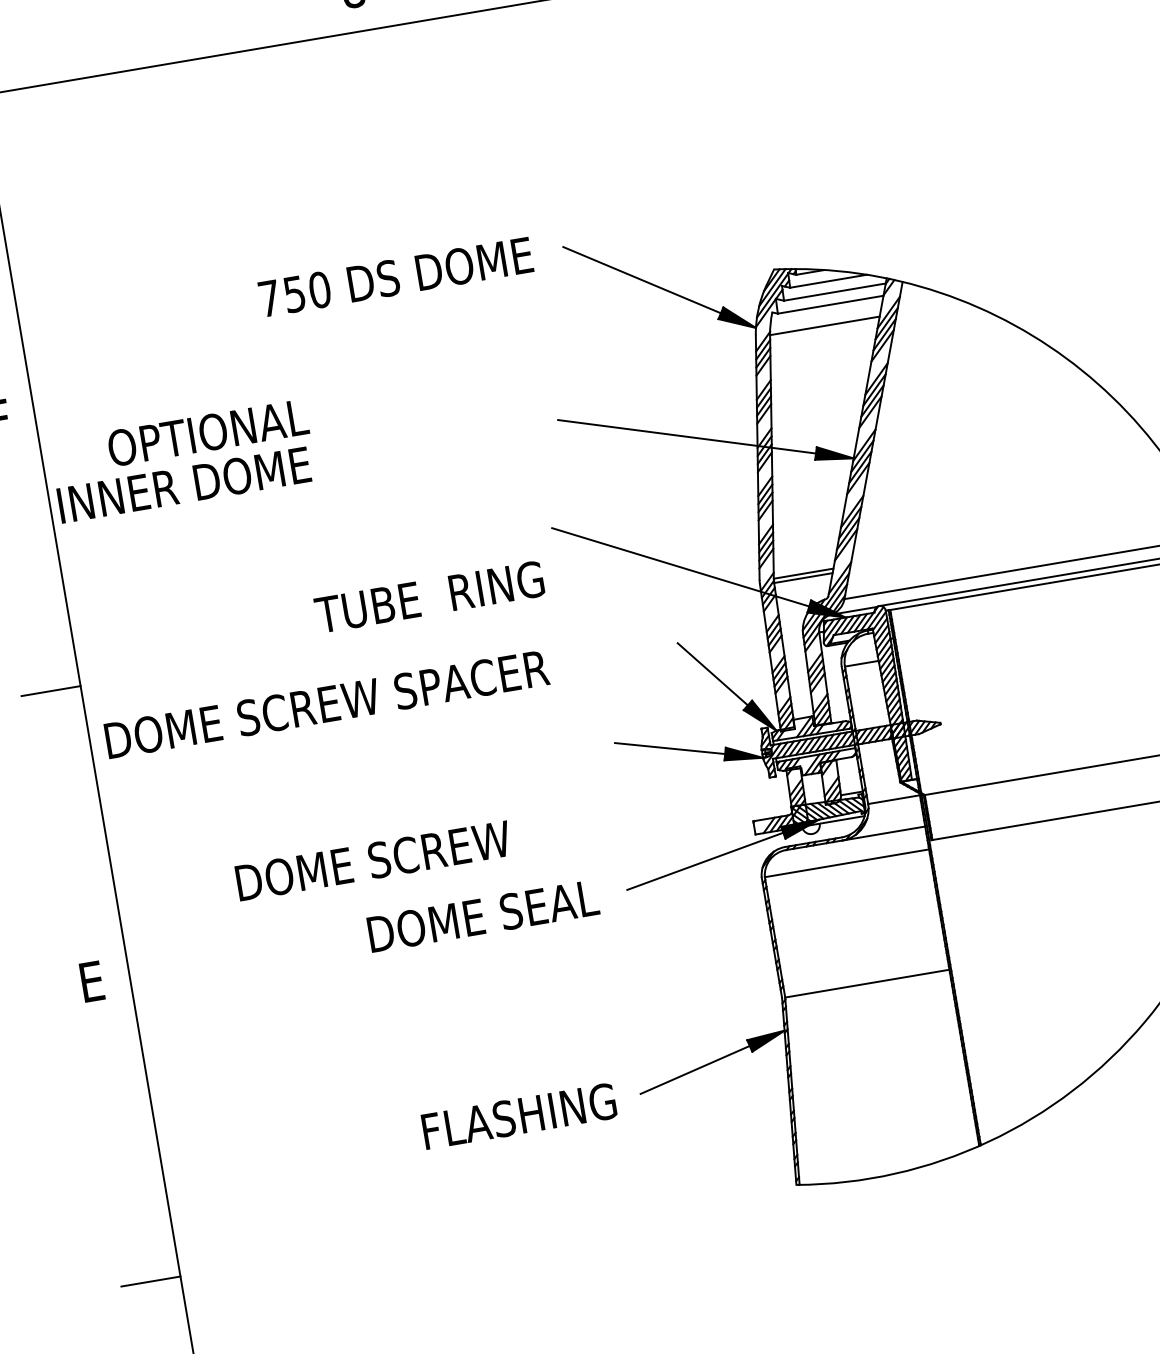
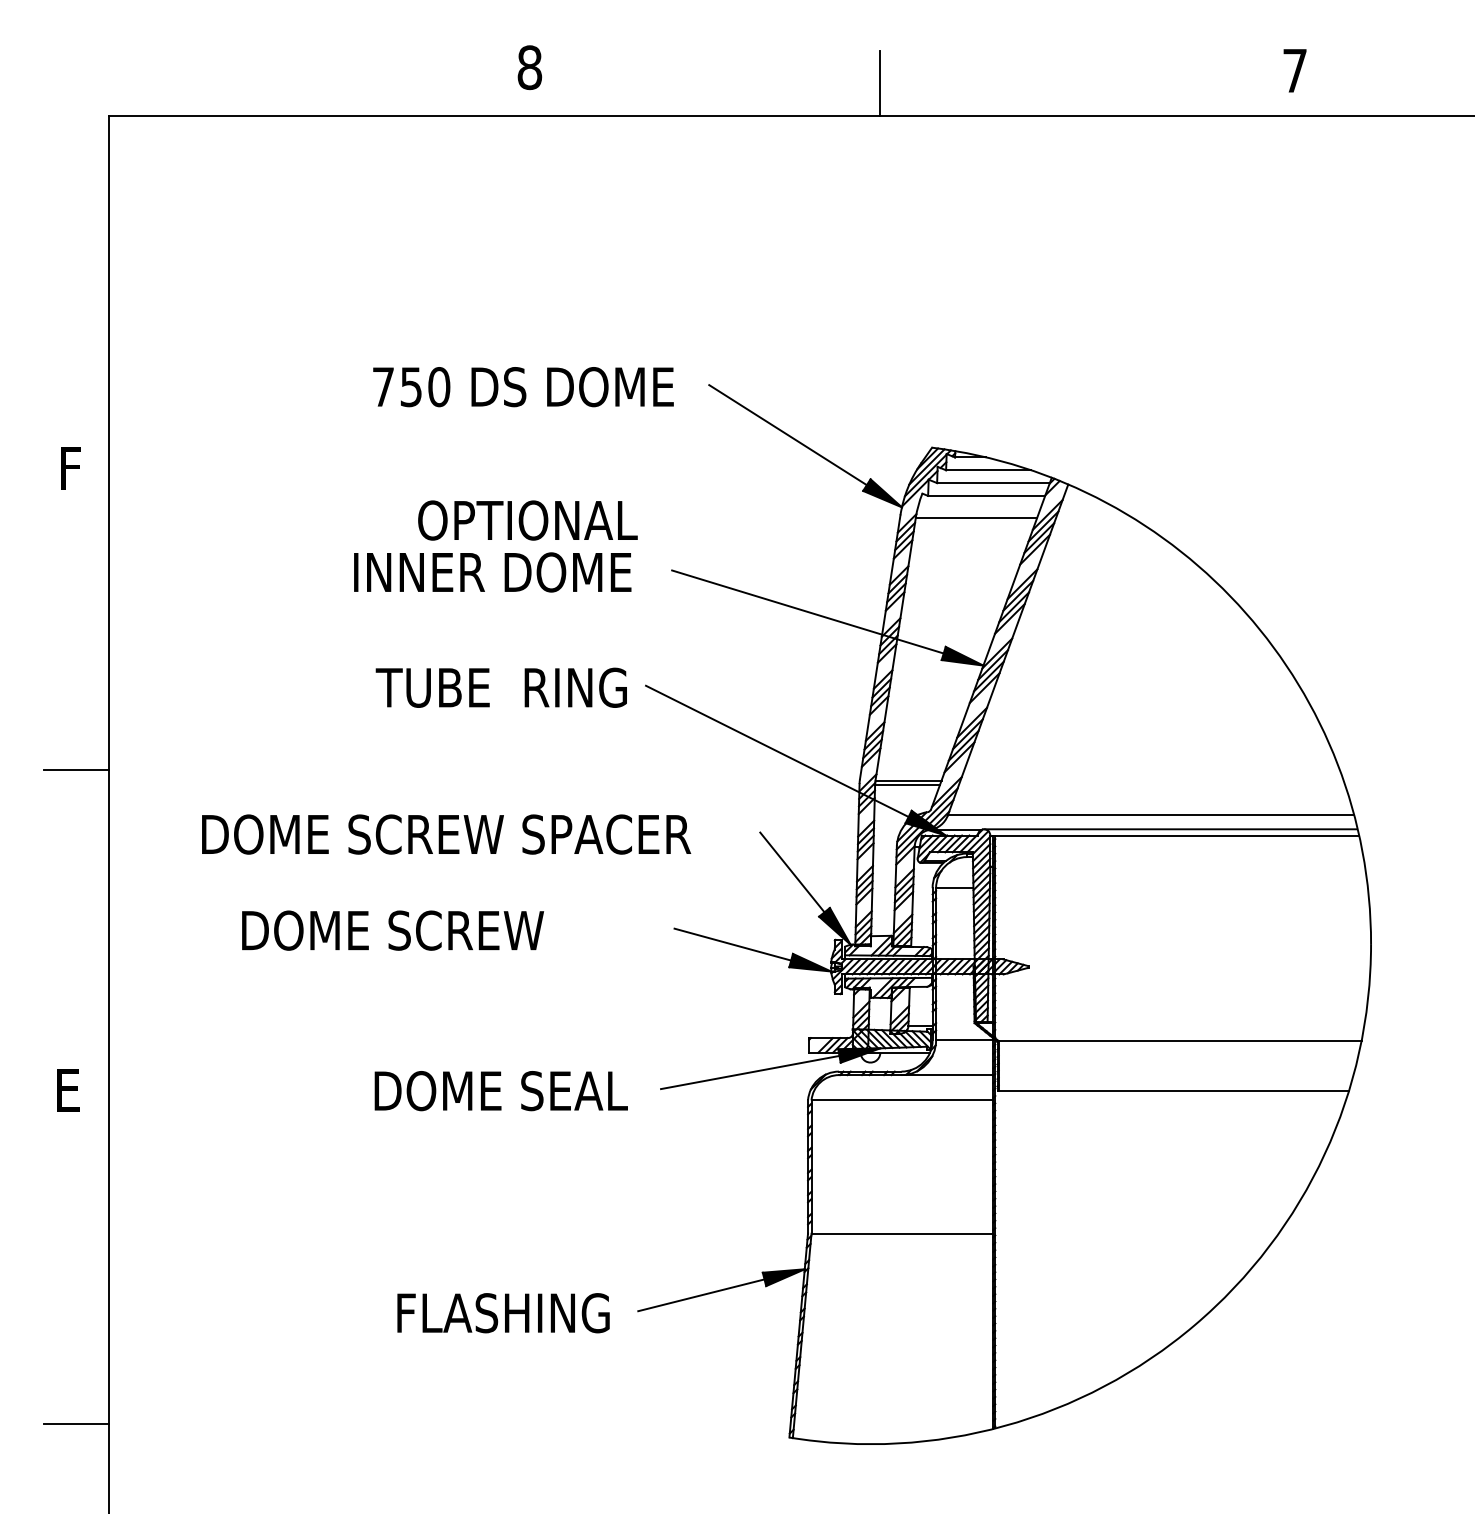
text: (182, 461) -> (495, 546), moved
text: (428, 597) -> (500, 687), moved
text: (327, 704) -> (446, 834), moved
text: (373, 860) -> (392, 930), moved

